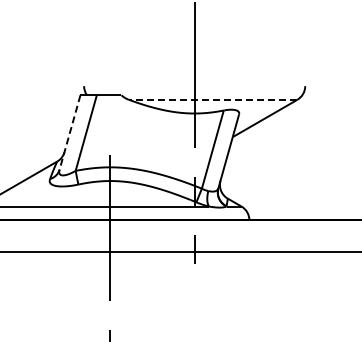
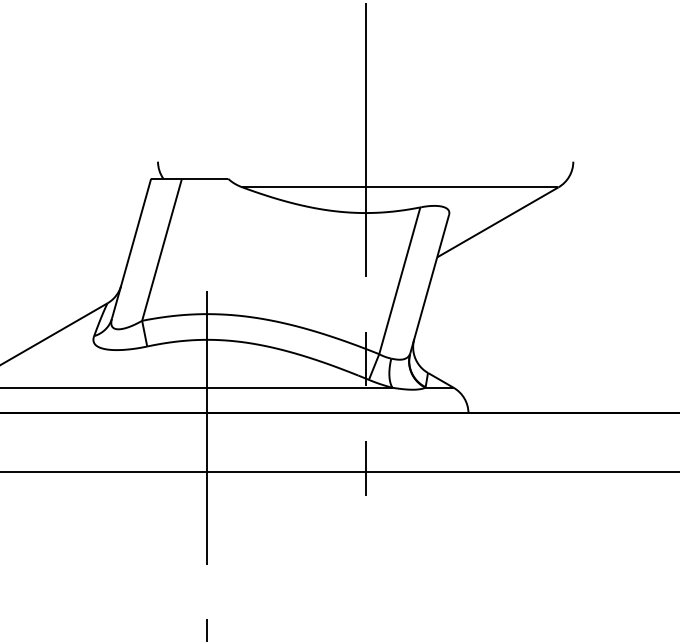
line: (212, 99) -> (399, 186), dashed -> solid
line: (70, 132) -> (132, 248), dashed -> solid

